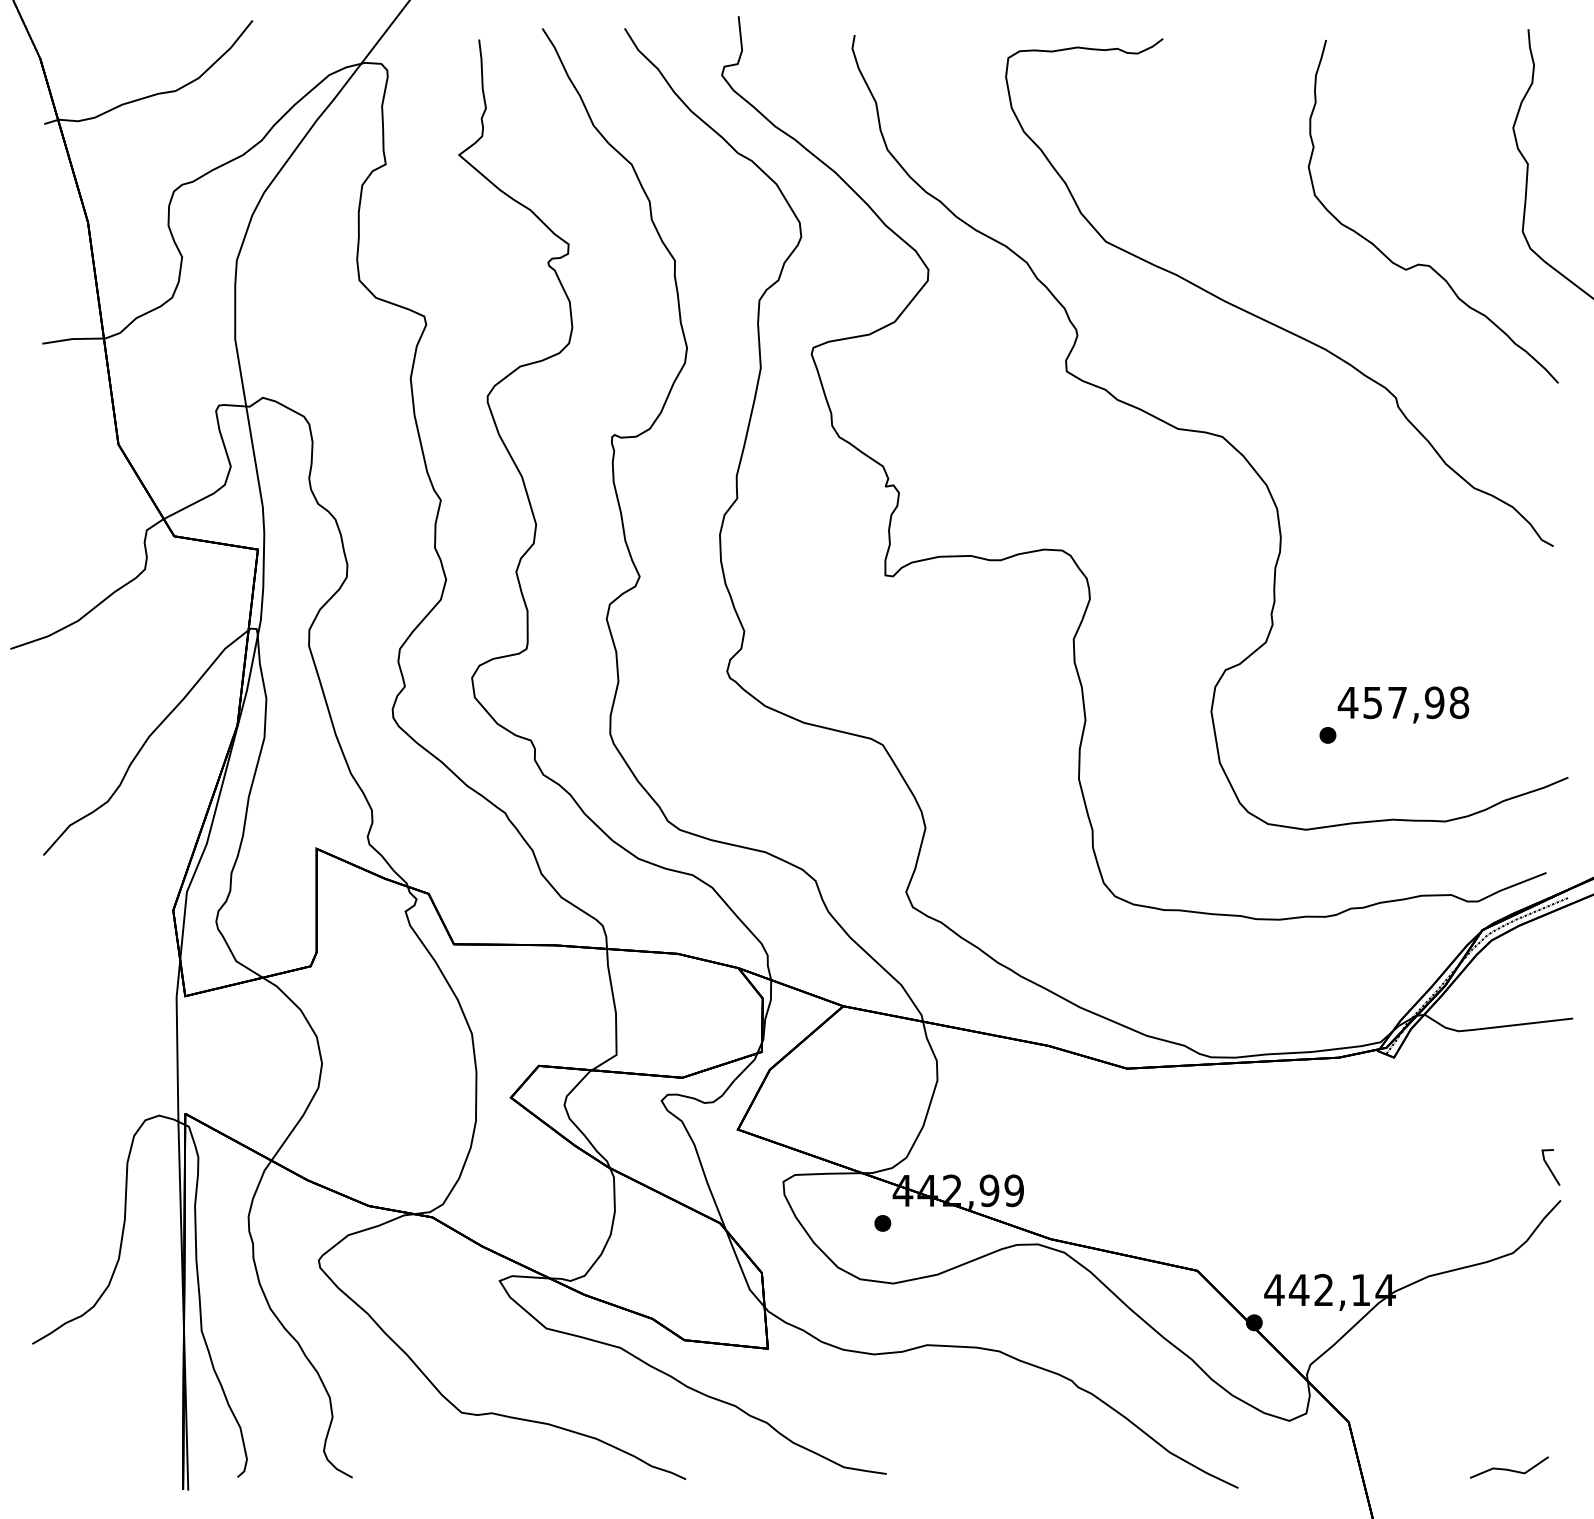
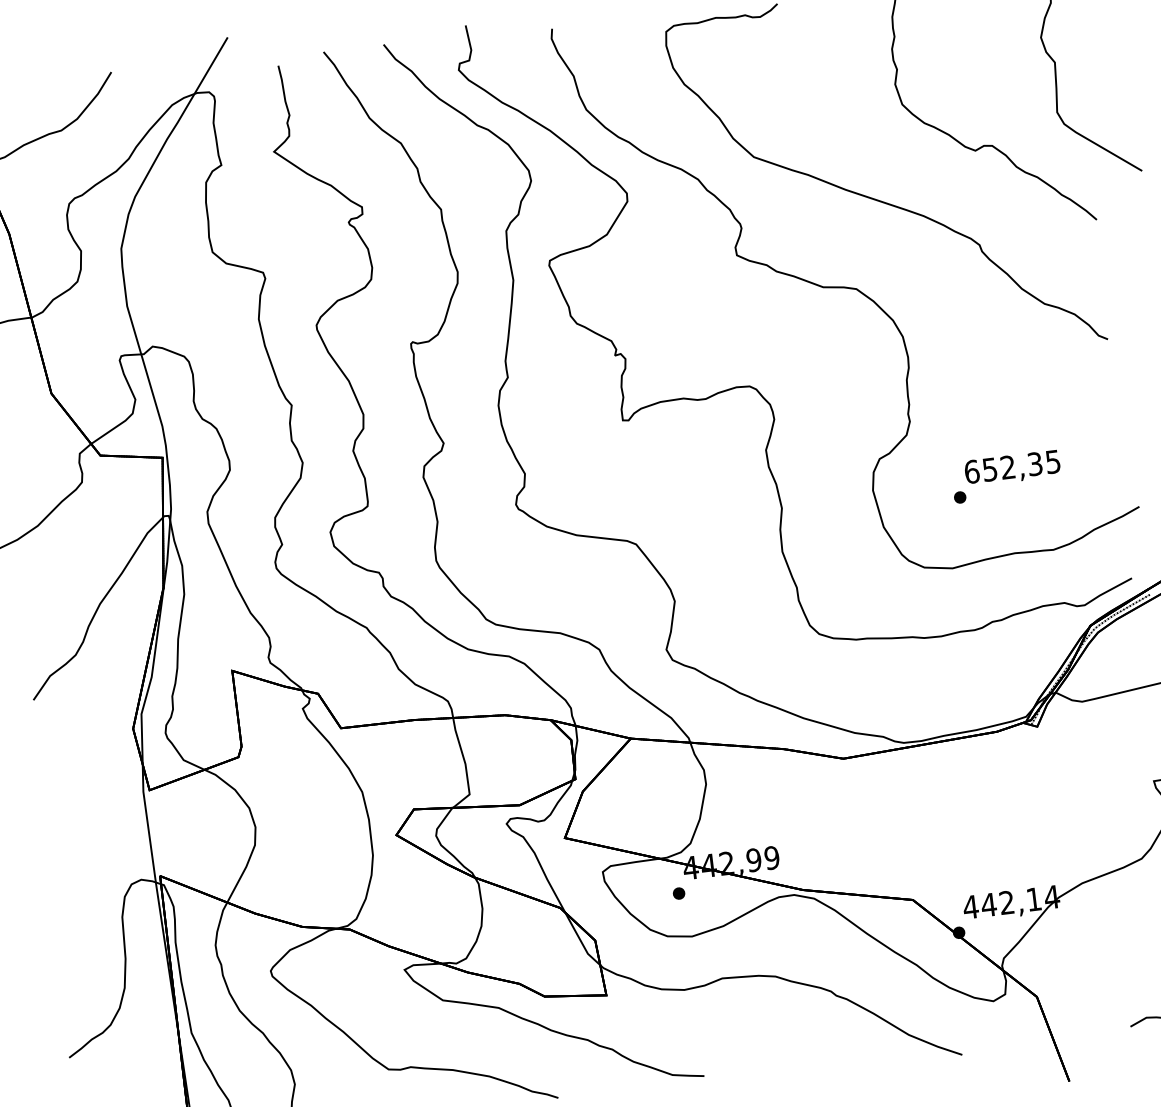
text: (1403, 702) -> (1012, 466), 457,98 -> 652,35

